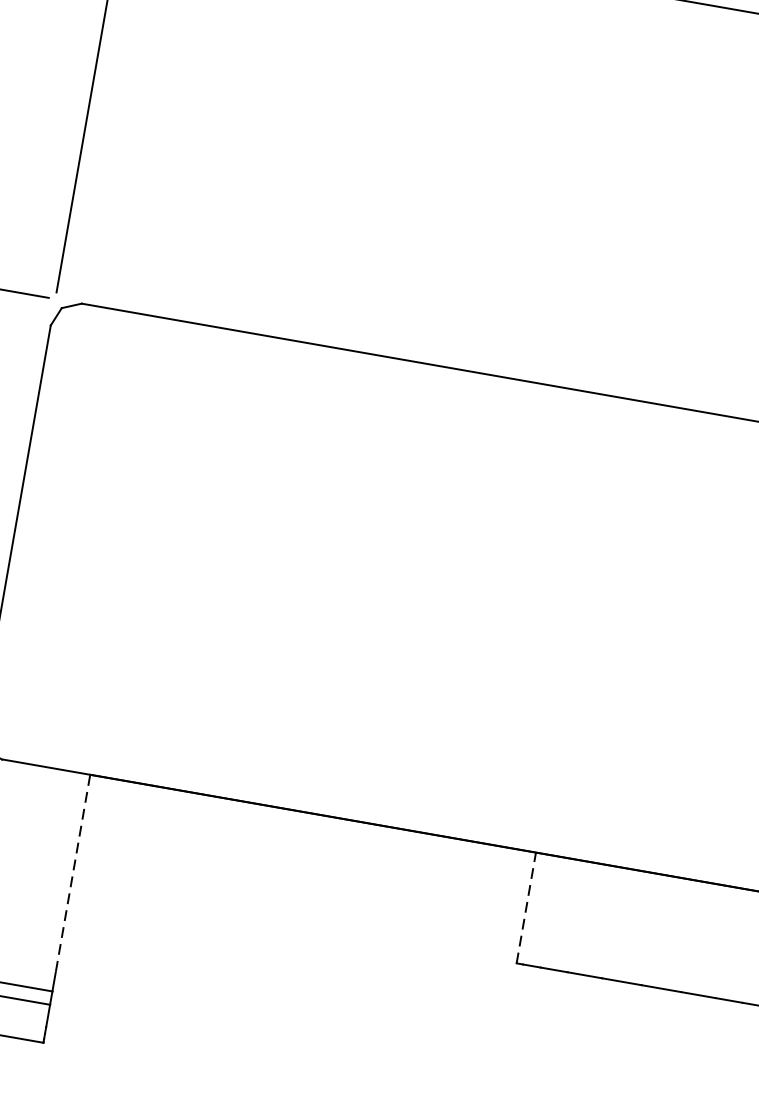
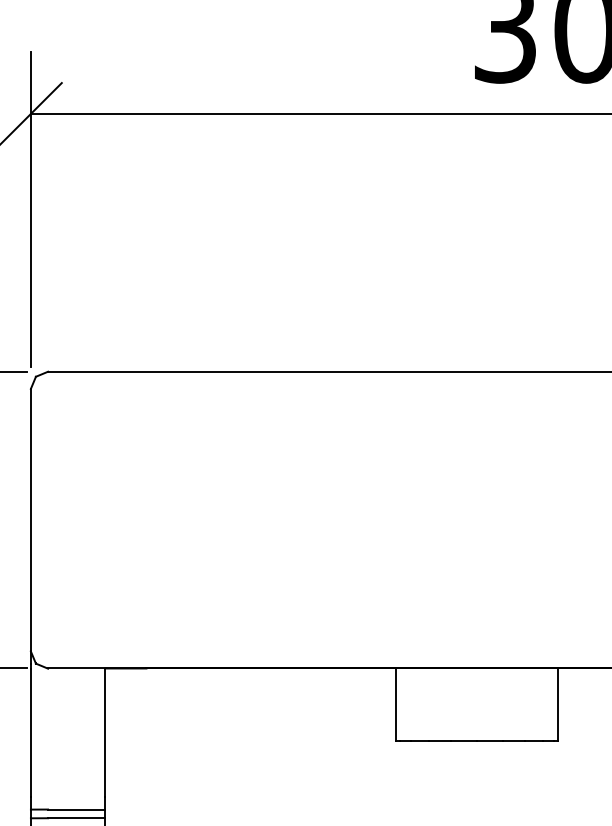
line: (72, 874) -> (105, 733), dashed -> solid
line: (526, 907) -> (395, 704), dashed -> solid

